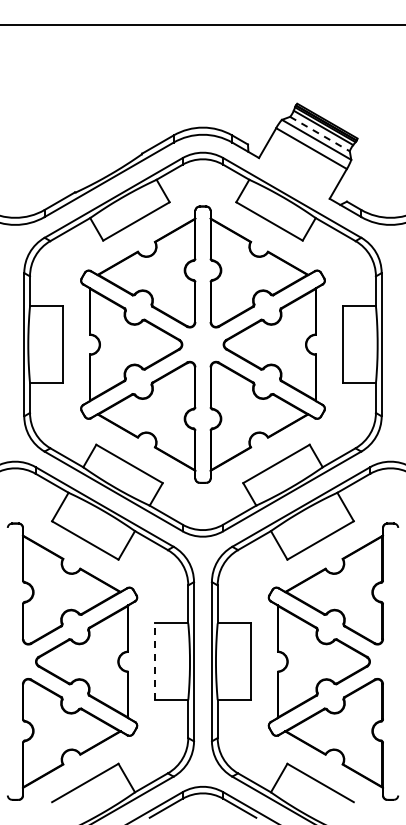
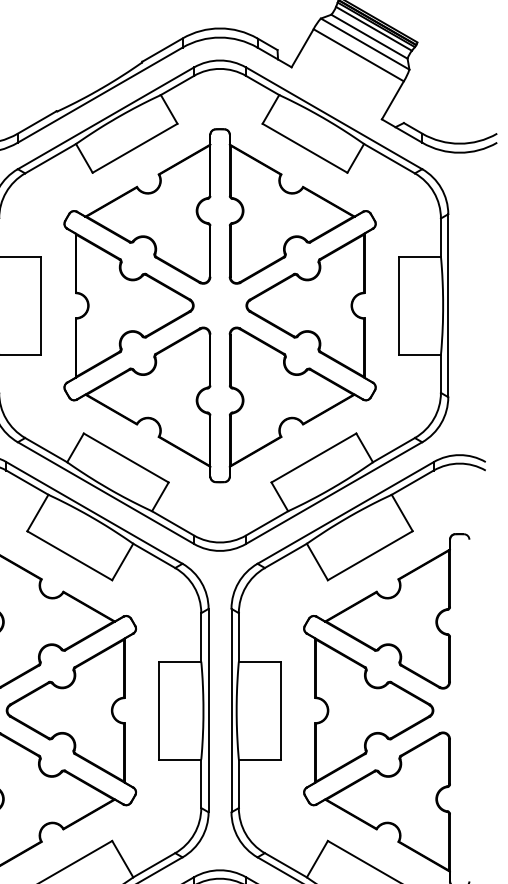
line: (320, 134) -> (370, 37), dashed -> solid
line: (155, 661) -> (159, 710), dashed -> solid

